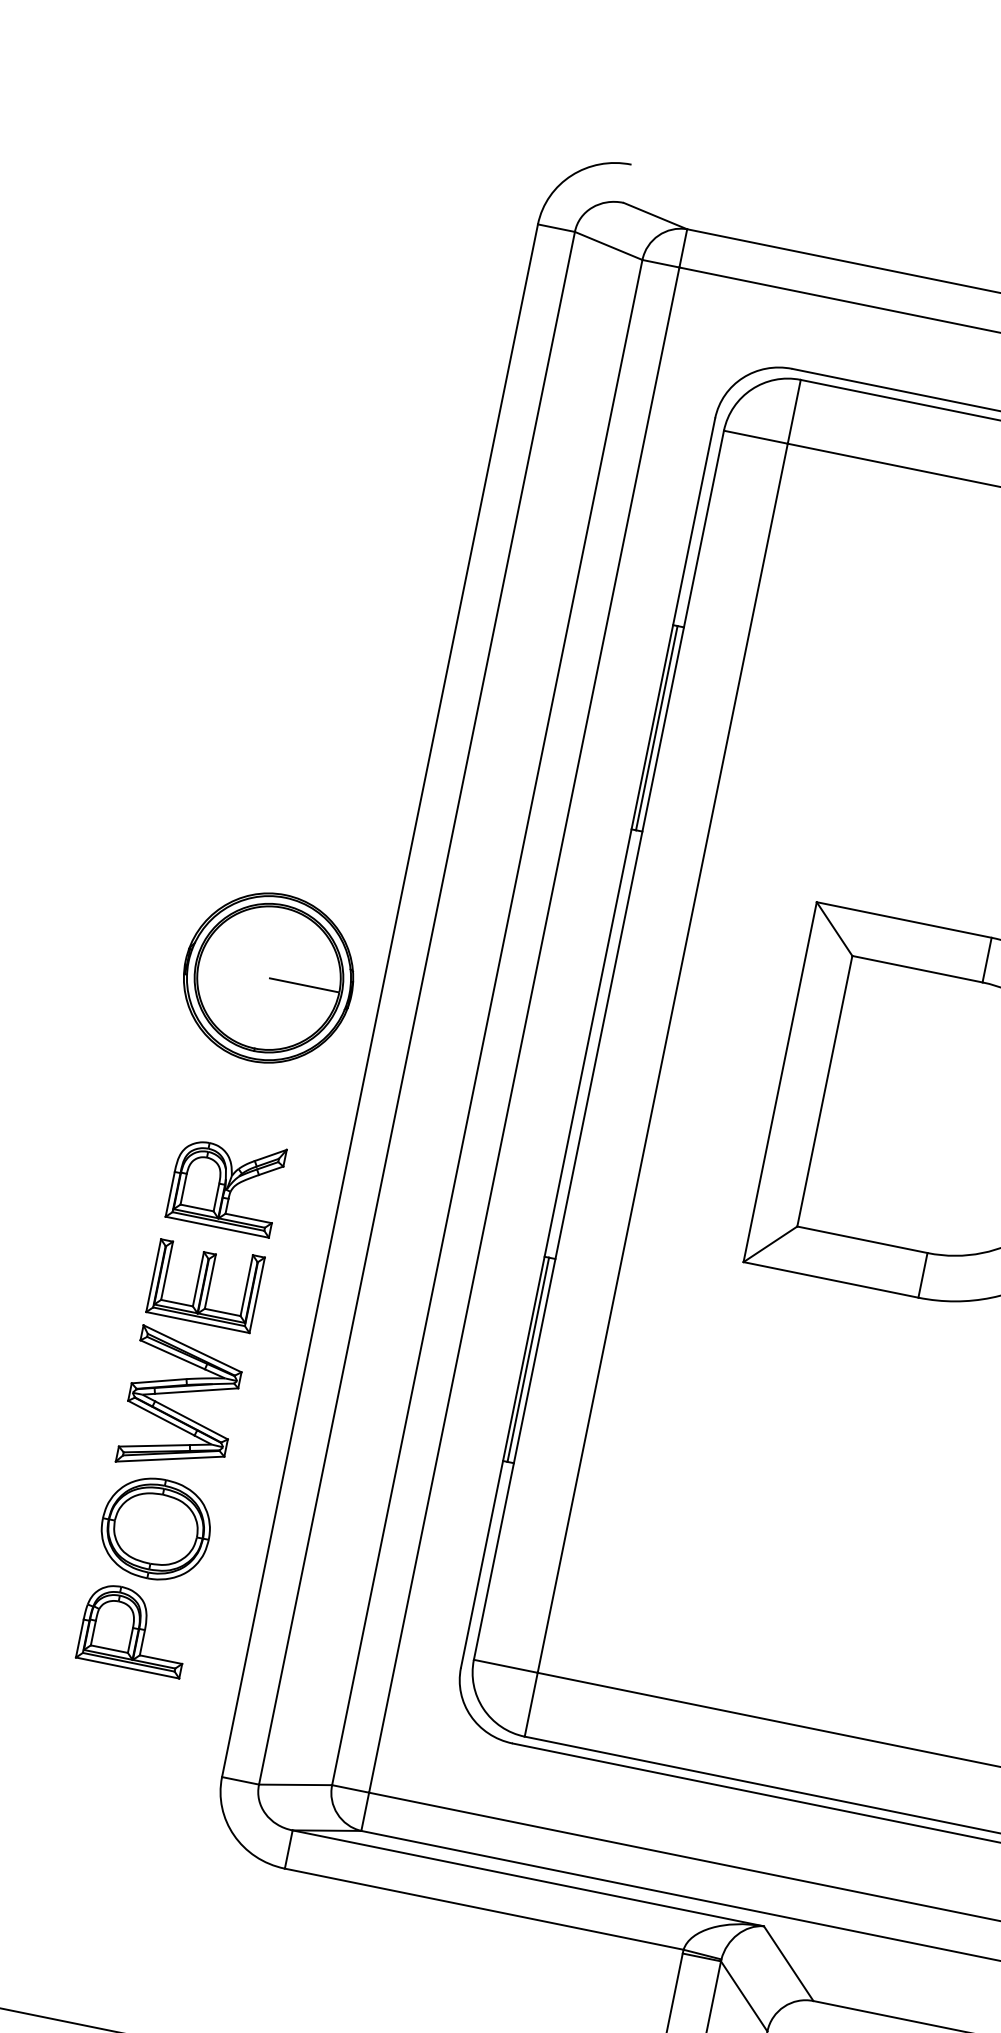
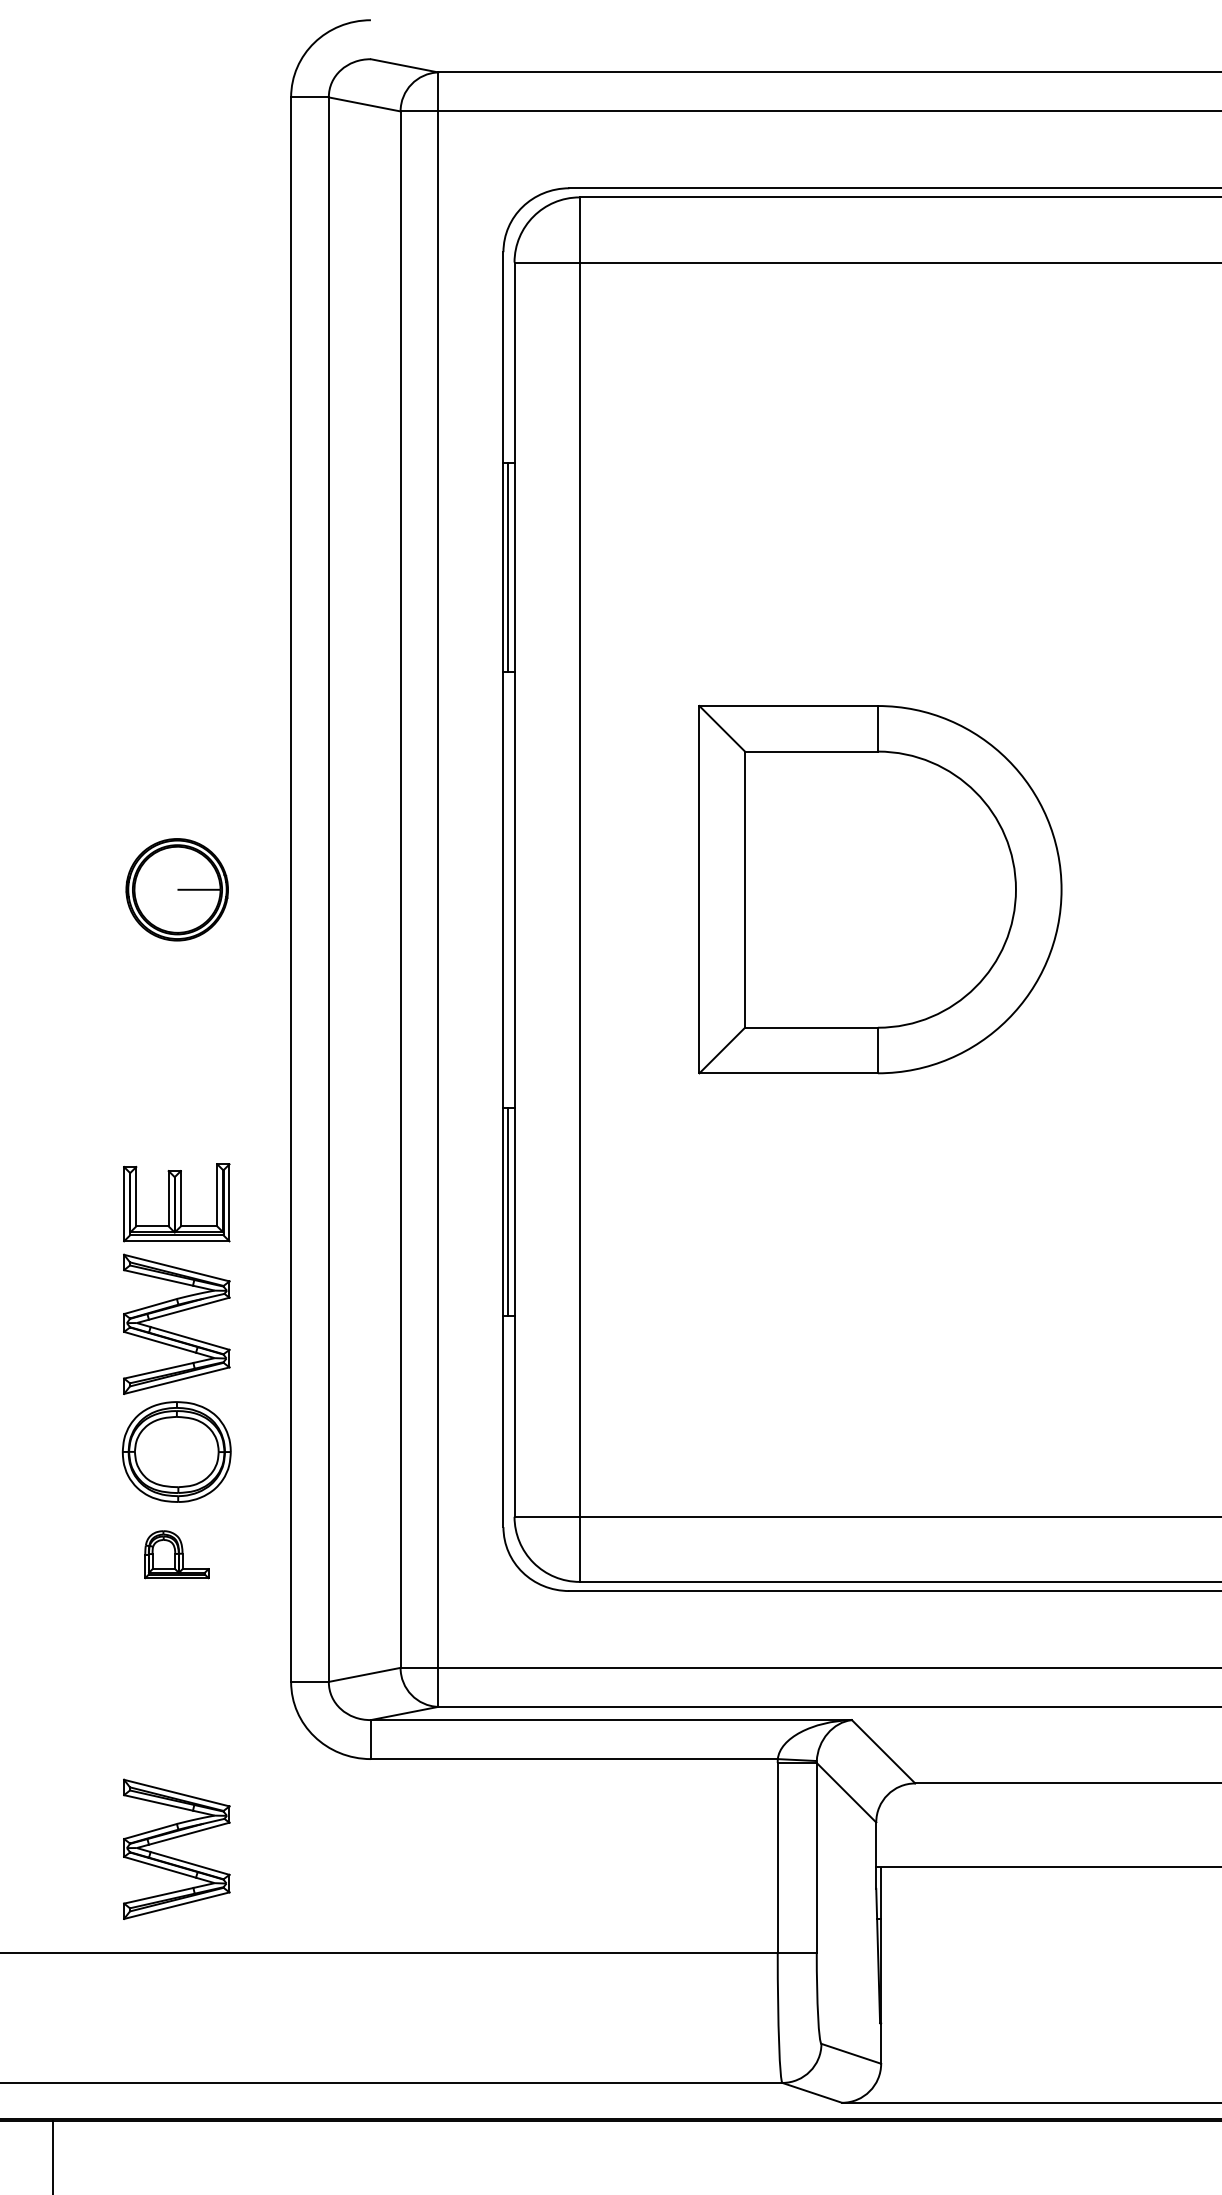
part: (267, 977) -> (176, 889), size x0.6
part: (225, 1183) -> (176, 1099), removed
part: (135, 1629) -> (176, 1554), size x0.6
part: (71, 1925) -> (173, 1857), added

